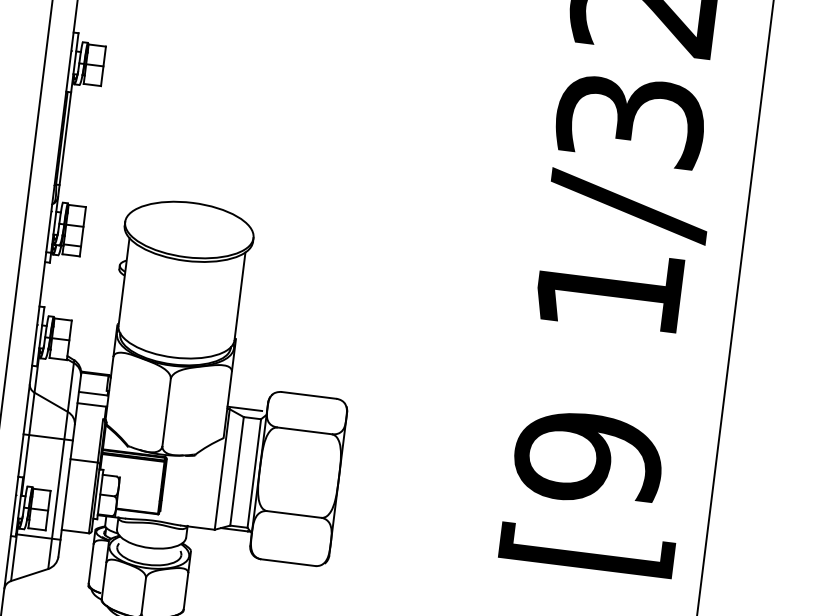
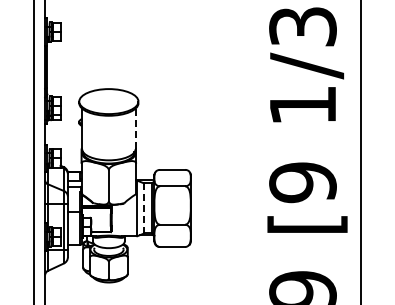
line: (239, 295) -> (135, 128), solid -> dashed
line: (237, 471) -> (144, 208), solid -> dashed

